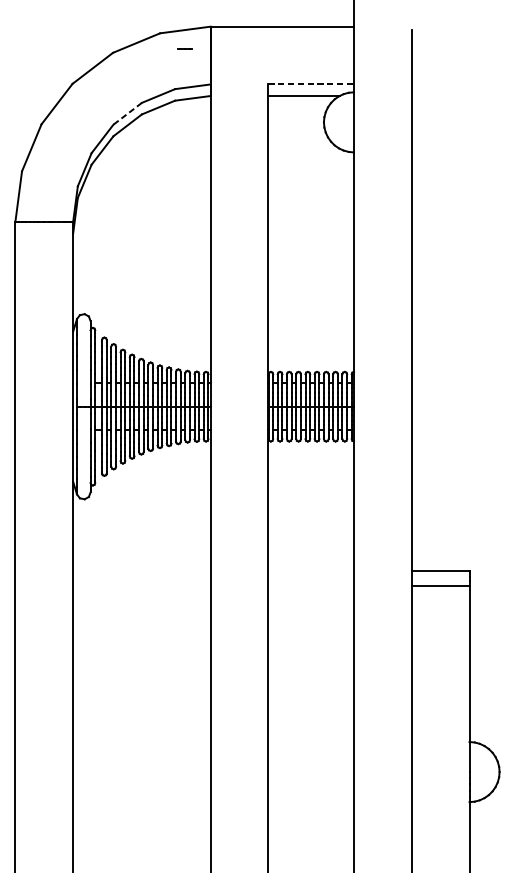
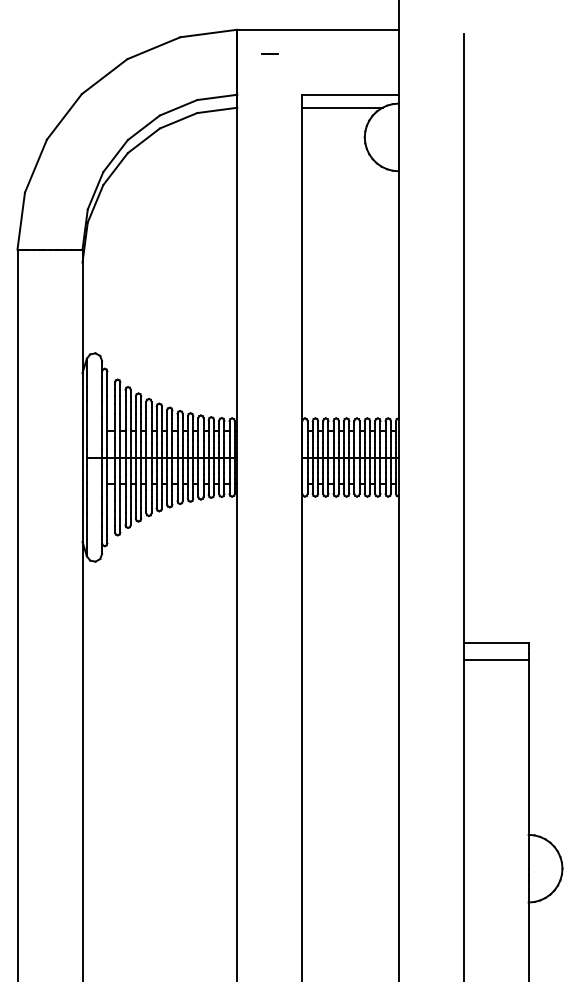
line: (184, 47) -> (269, 53), moved
line: (311, 84) -> (350, 94), dashed -> solid
line: (127, 114) -> (143, 128), dashed -> solid

